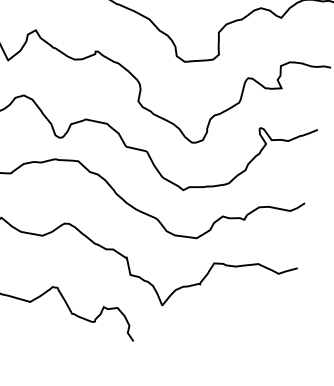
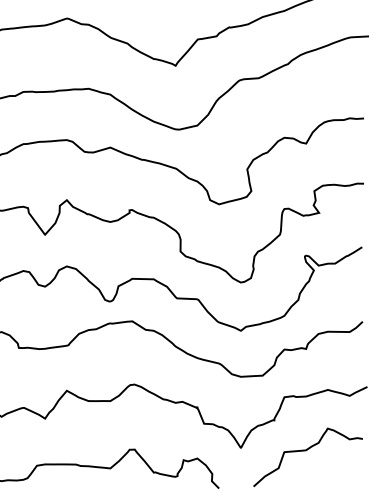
curve: (226, 320) -> (306, 451), added

